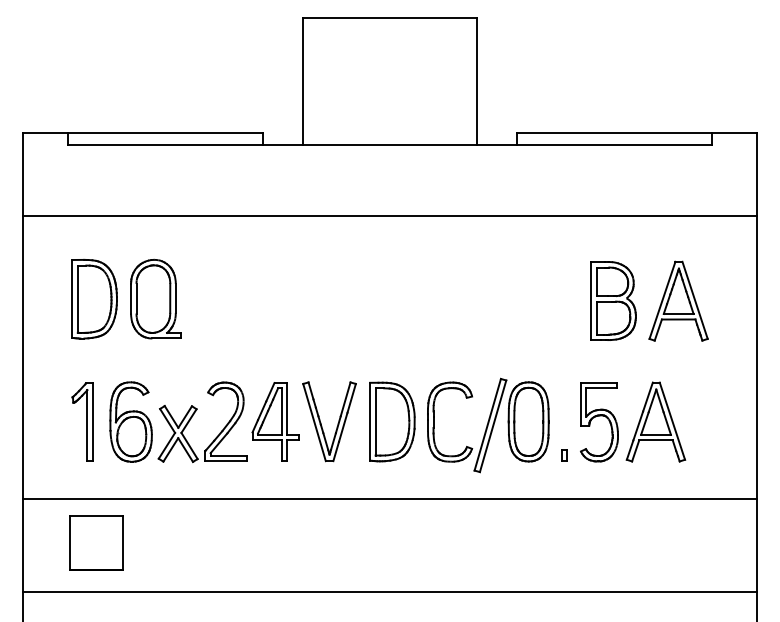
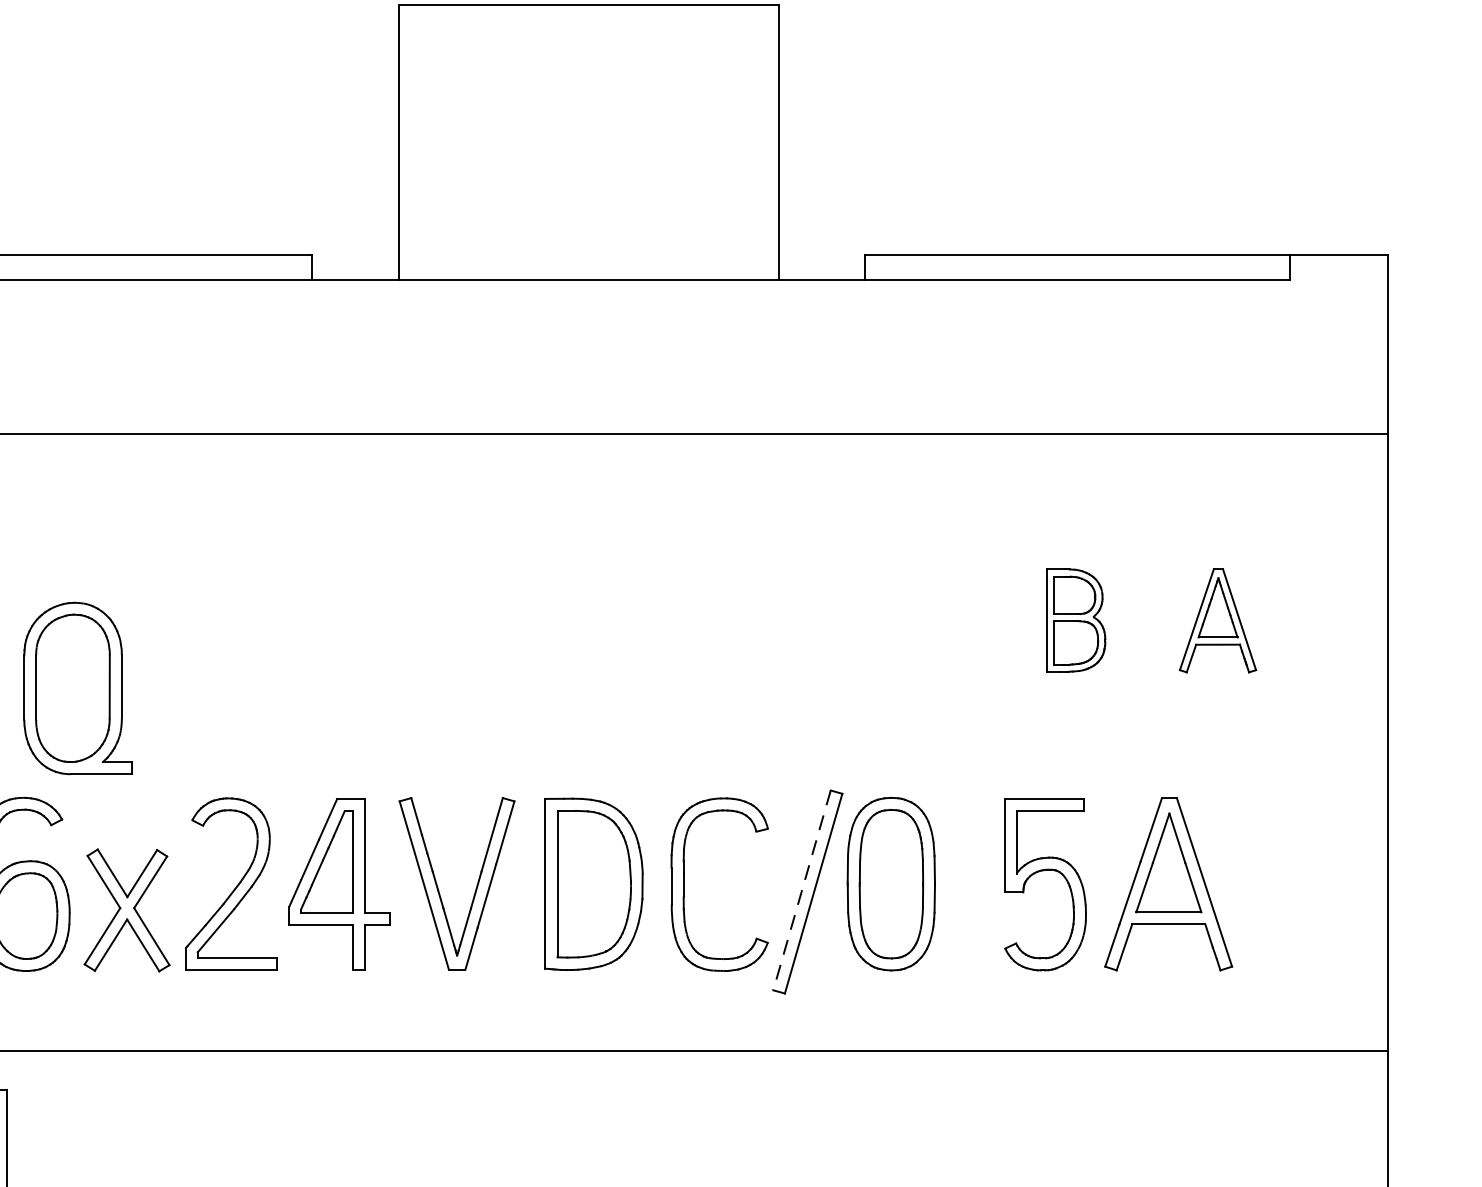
part: (155, 298) -> (77, 687), moved
part: (613, 300) -> (1076, 619), size x0.6
part: (678, 300) -> (1217, 619), size x0.6
line: (487, 424) -> (801, 889), solid -> dashed
part: (564, 455) -> (969, 957), removed

